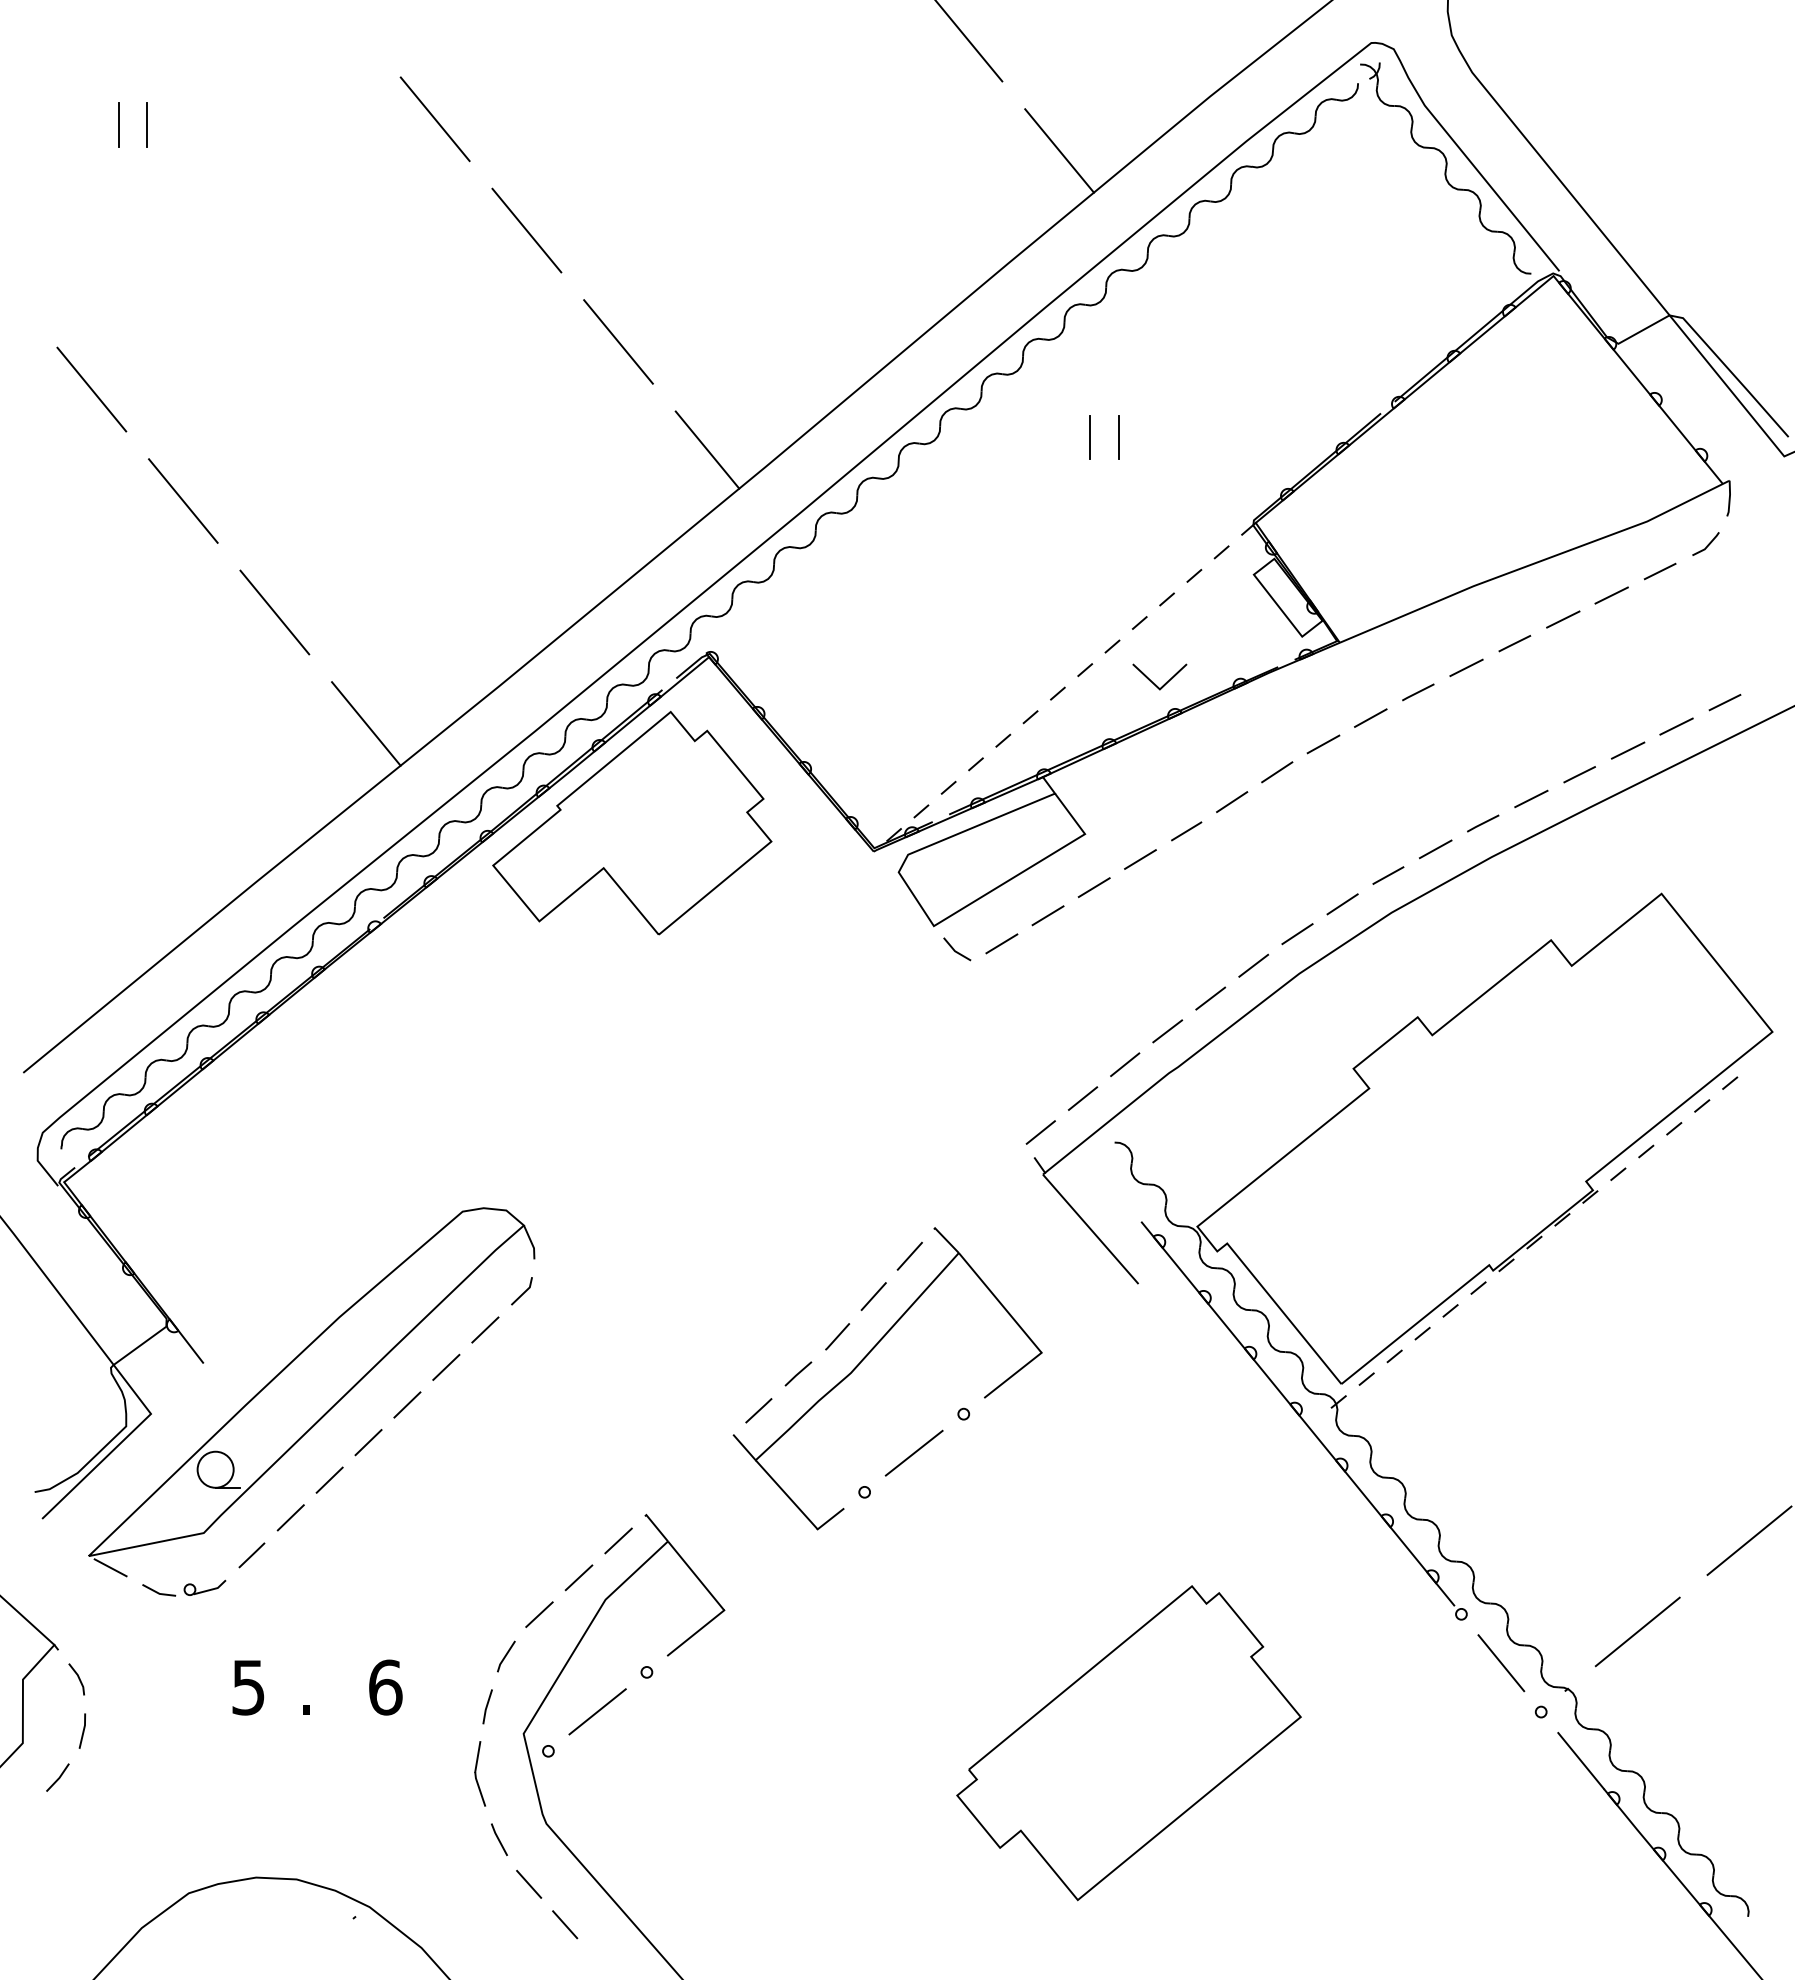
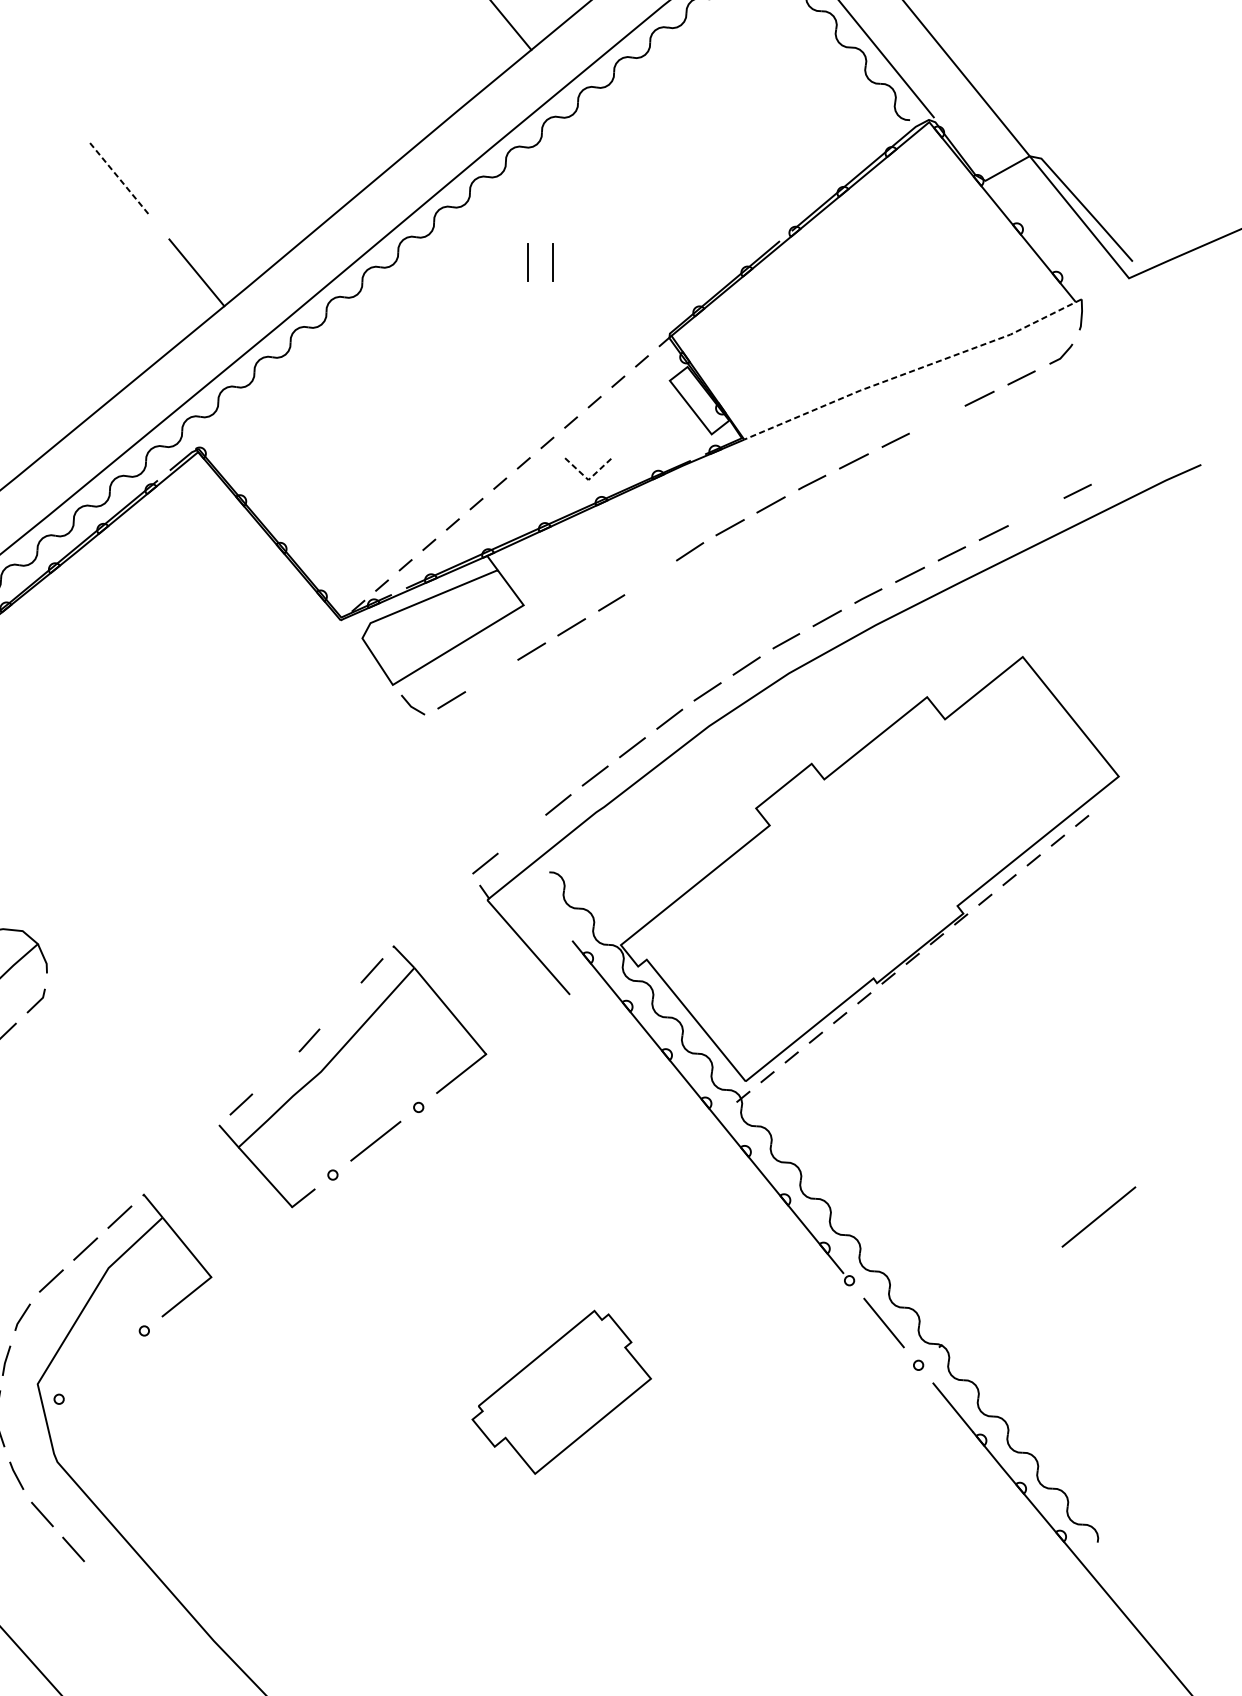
line: (526, 230) -> (40, 82), removed
line: (618, 342) -> (119, 179), solid -> dashed
line: (1535, 563) -> (913, 371), solid -> dashed
line: (1563, 619) -> (937, 419), removed
line: (1159, 689) -> (588, 480), solid -> dashed
line: (1676, 726) -> (1035, 512), removed
line: (1232, 802) -> (651, 577), removed
part: (632, 822) -> (131, 595), removed
line: (1047, 915) -> (491, 675), removed
line: (1082, 1098) -> (521, 834), removed
line: (873, 1296) -> (340, 1005), removed
line: (798, 1373) -> (275, 1072), removed
line: (1637, 1631) -> (1001, 1295), removed
line: (597, 1711) -> (101, 1364), removed
part: (1128, 1743) -> (561, 1392), size x0.6

